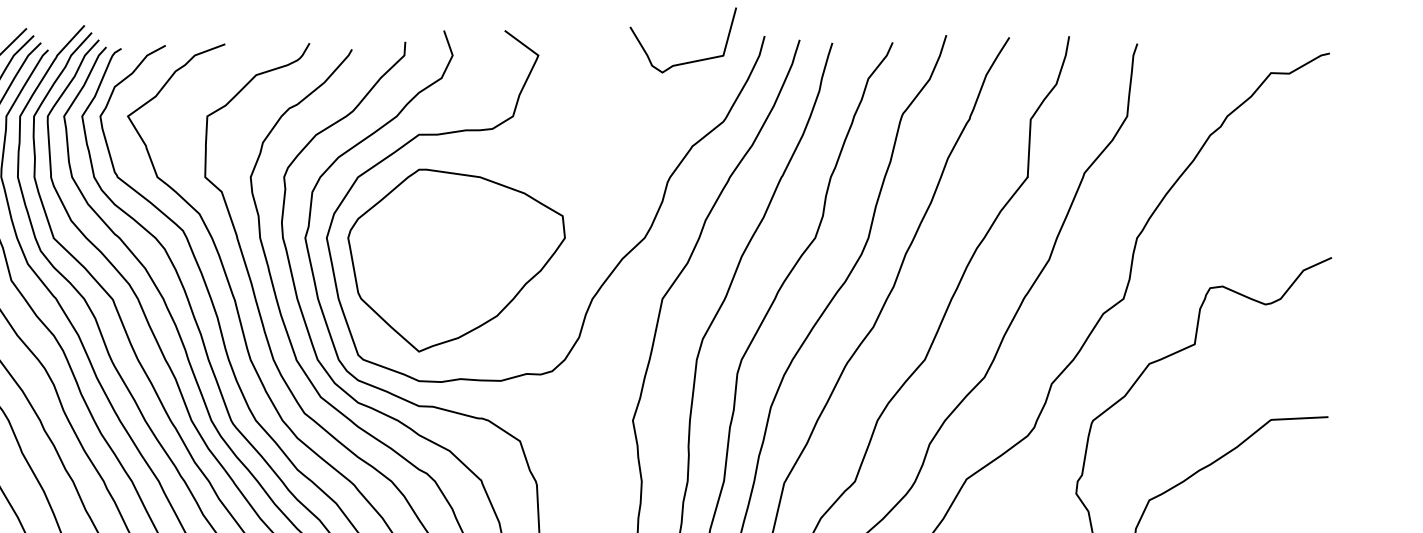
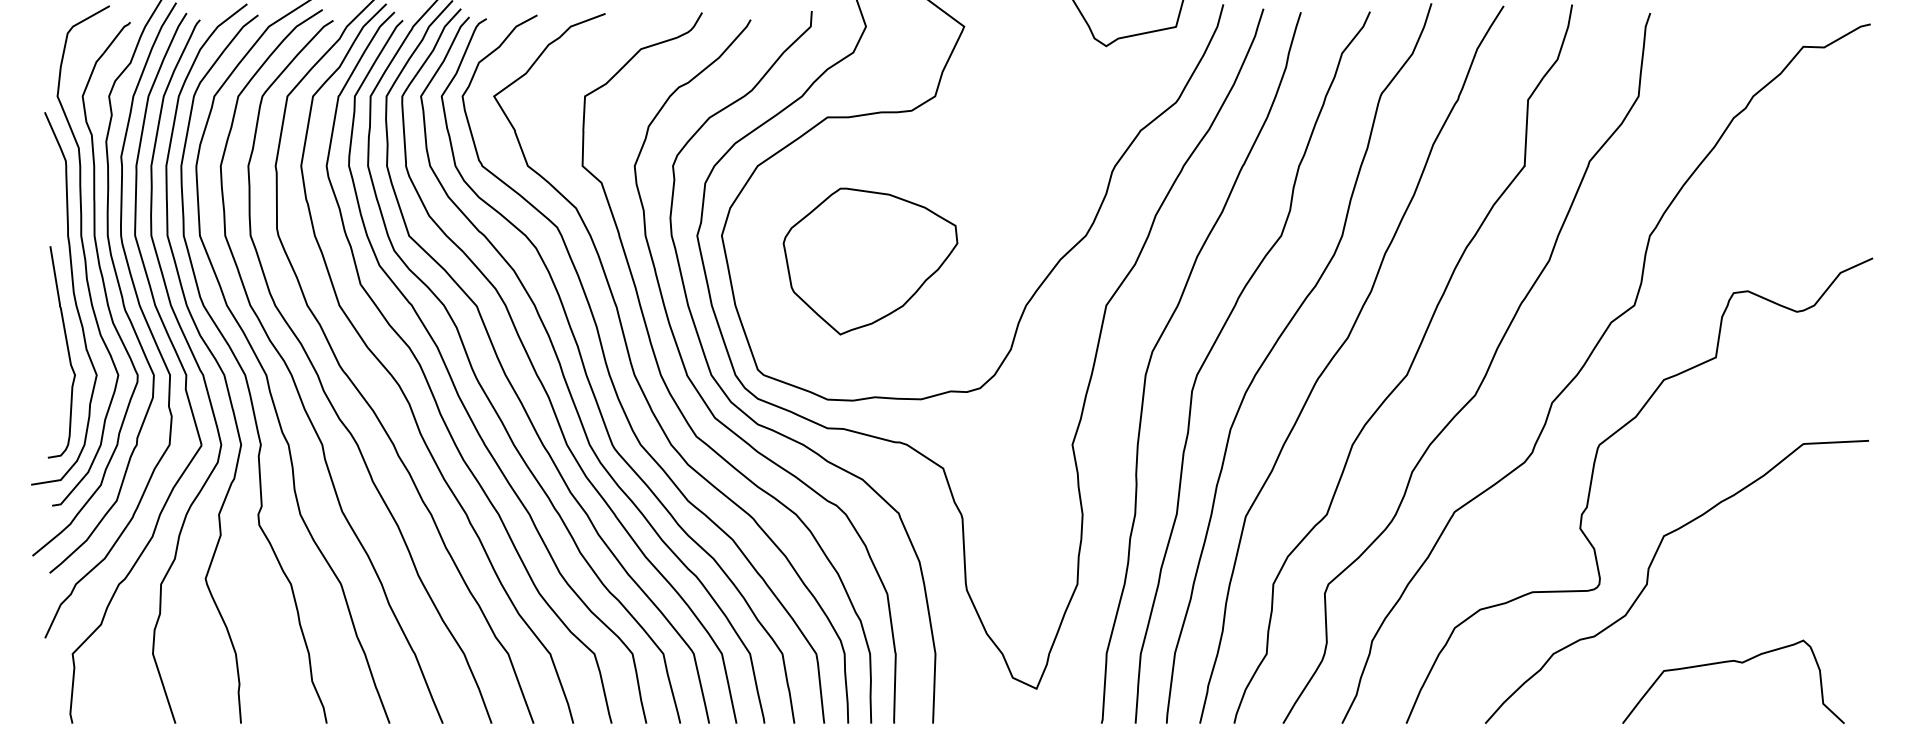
part: (456, 260) -> (870, 261), size x0.7

